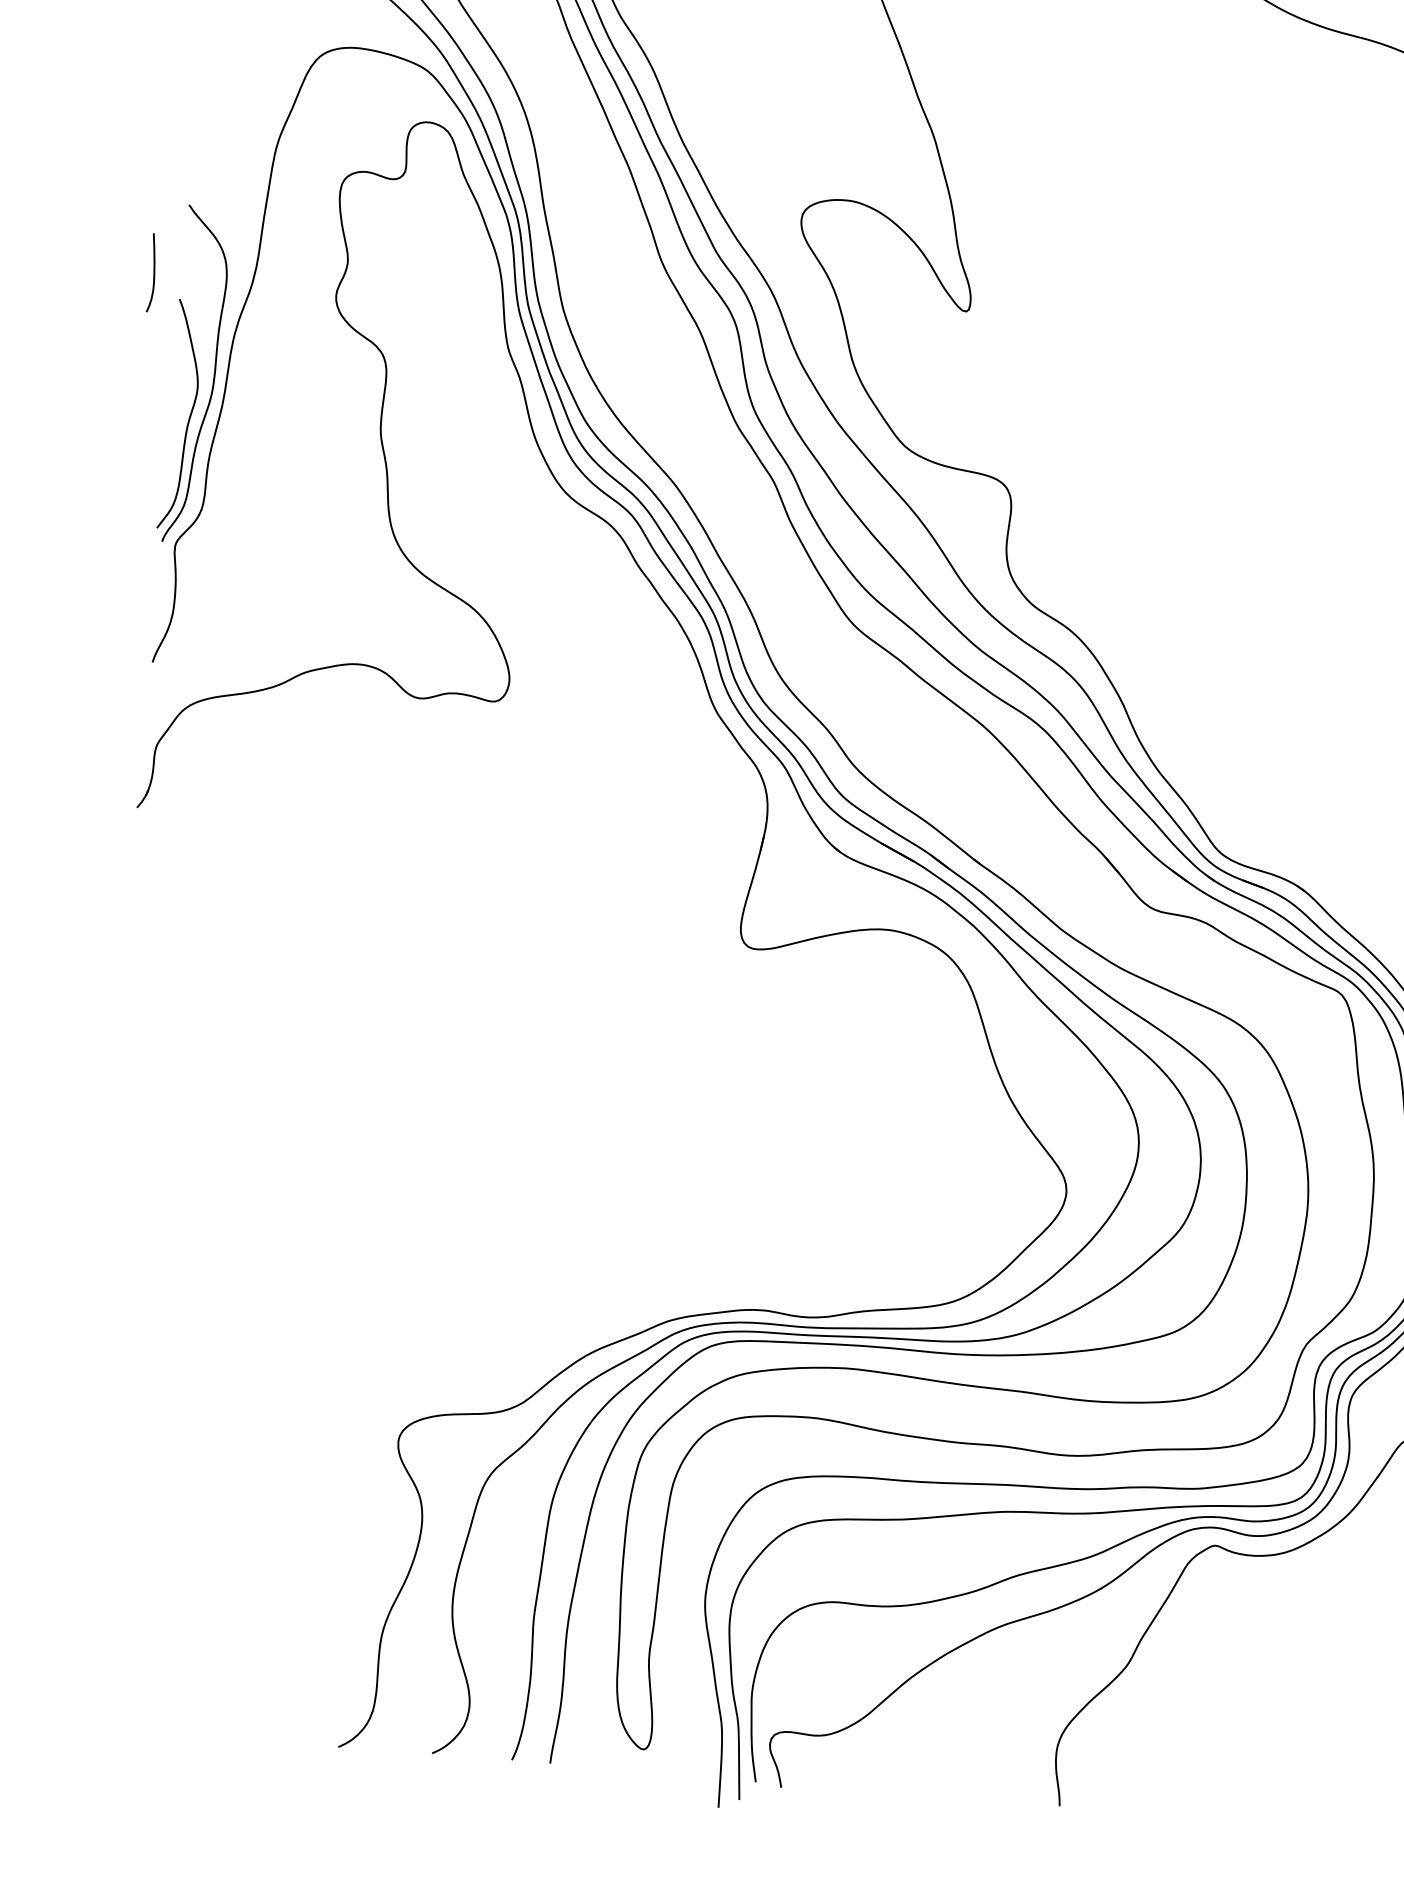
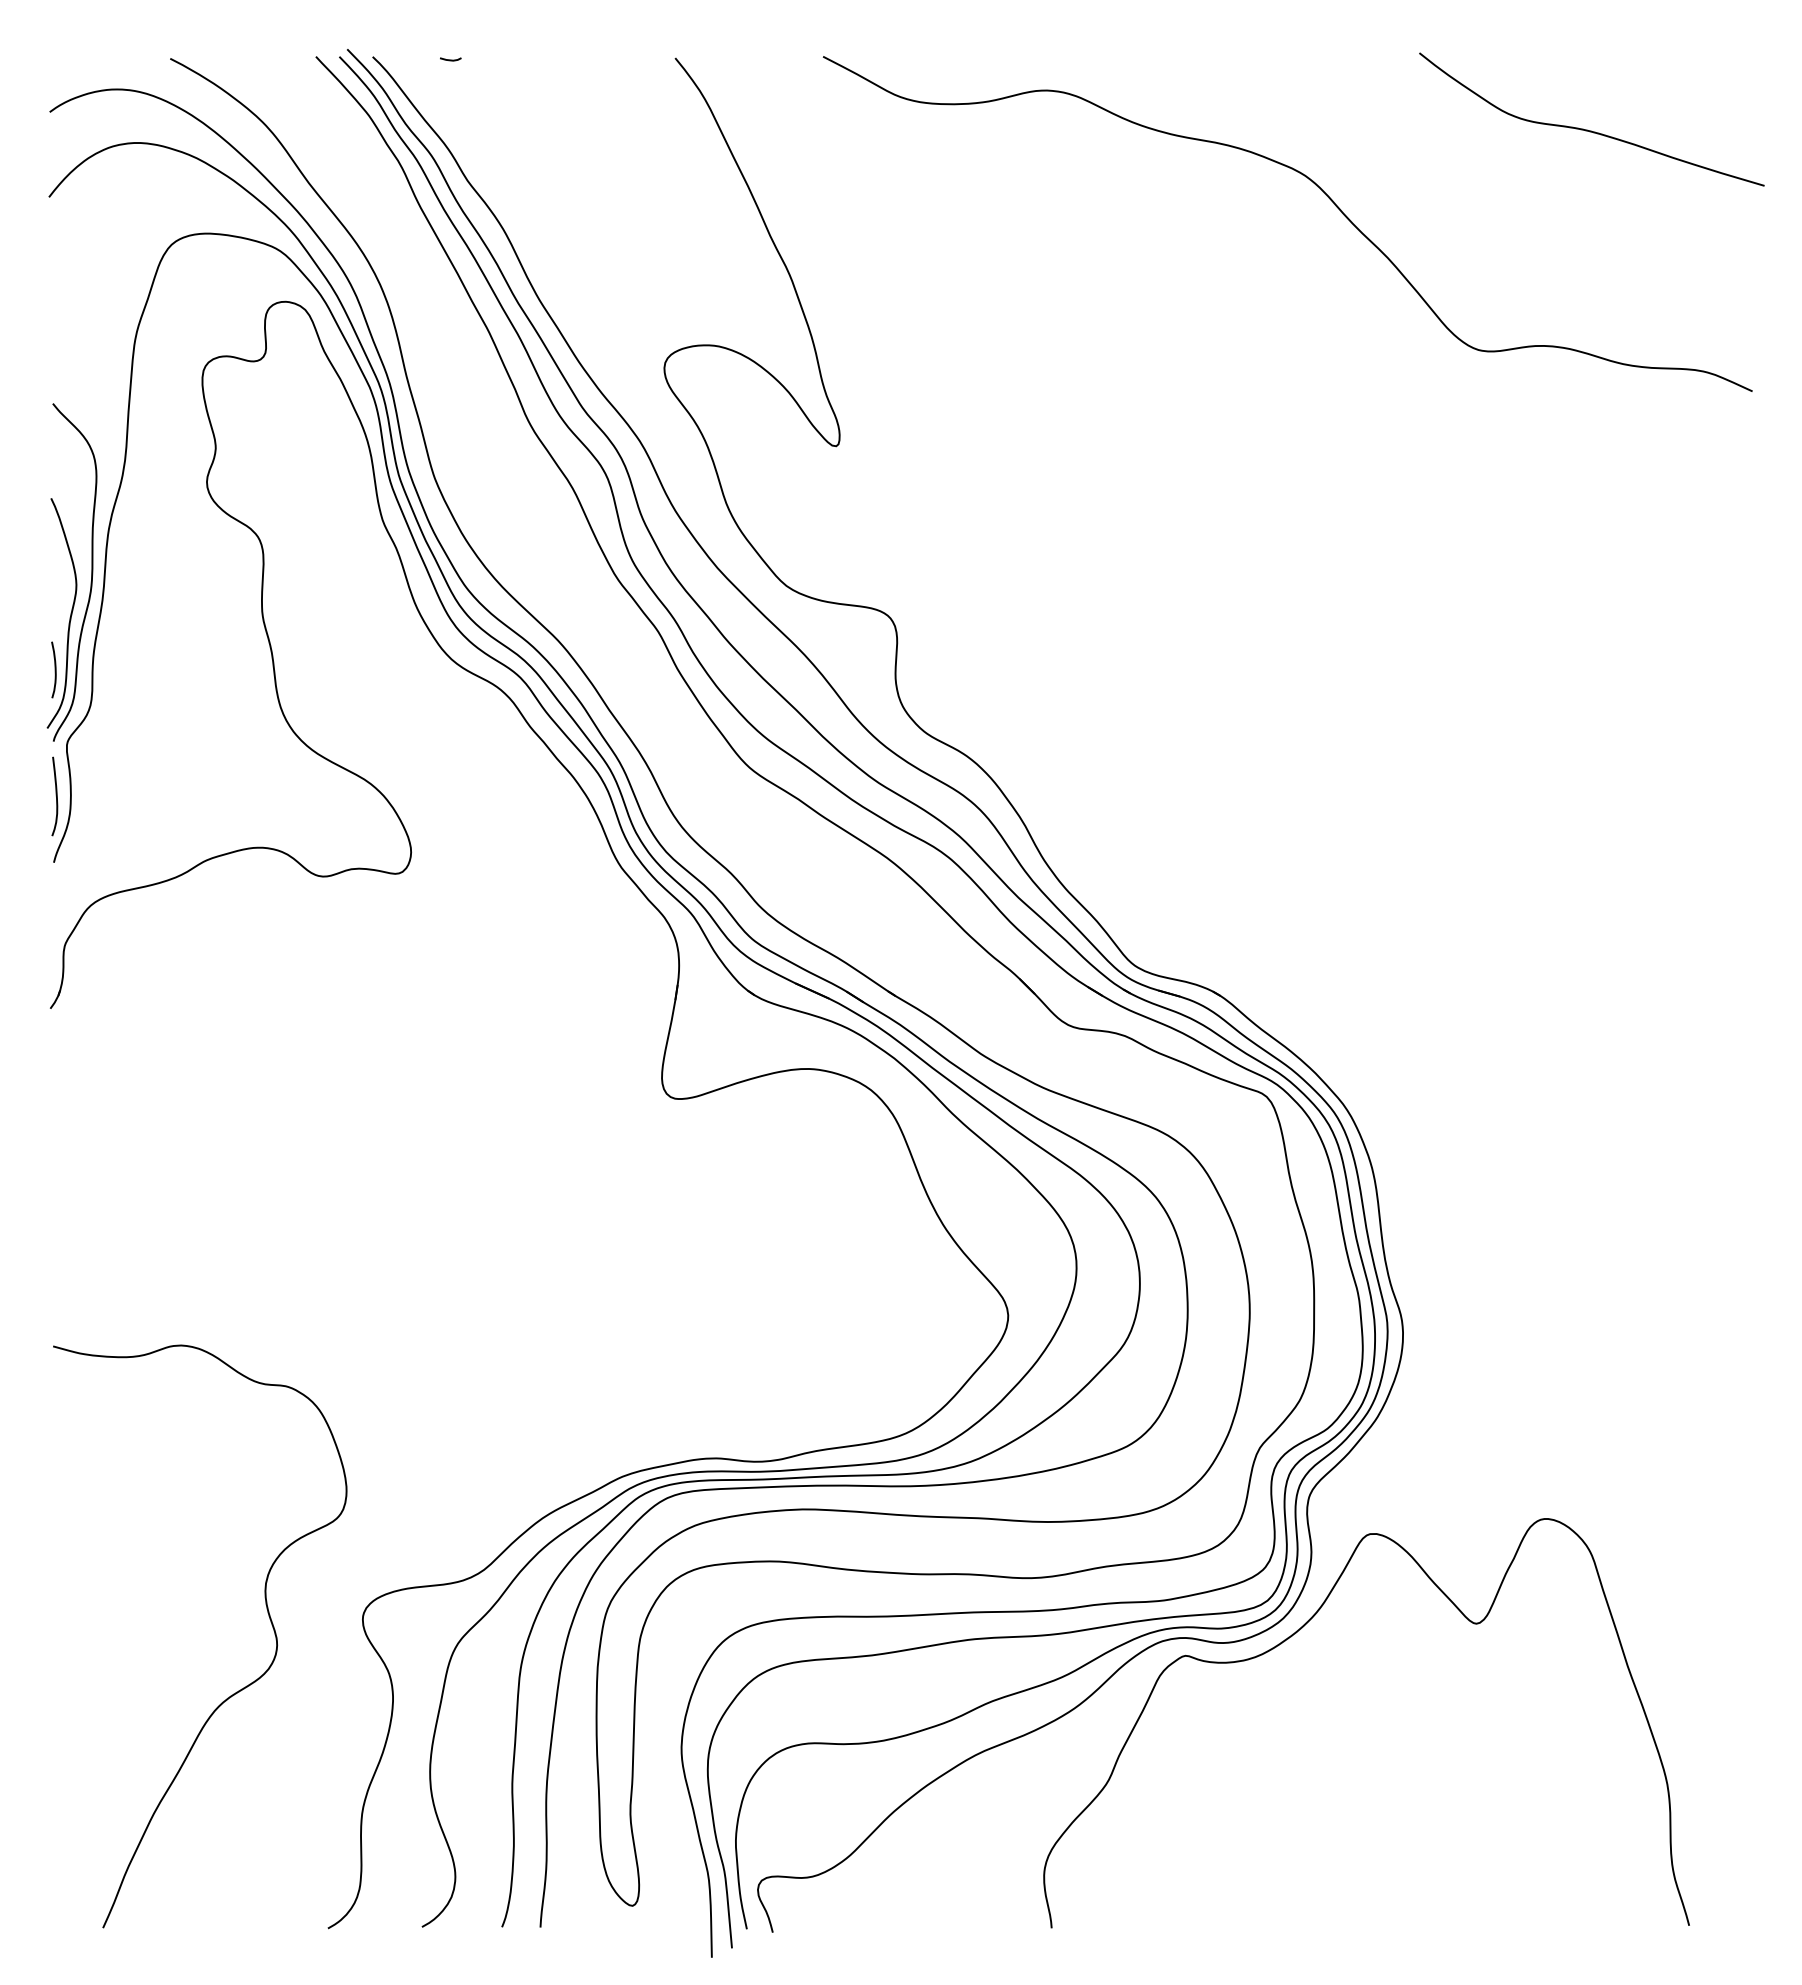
curve: (153, 272) -> (55, 795), moved
curve: (168, 469) -> (54, 669), added
curve: (266, 1503) -> (236, 1691), added

